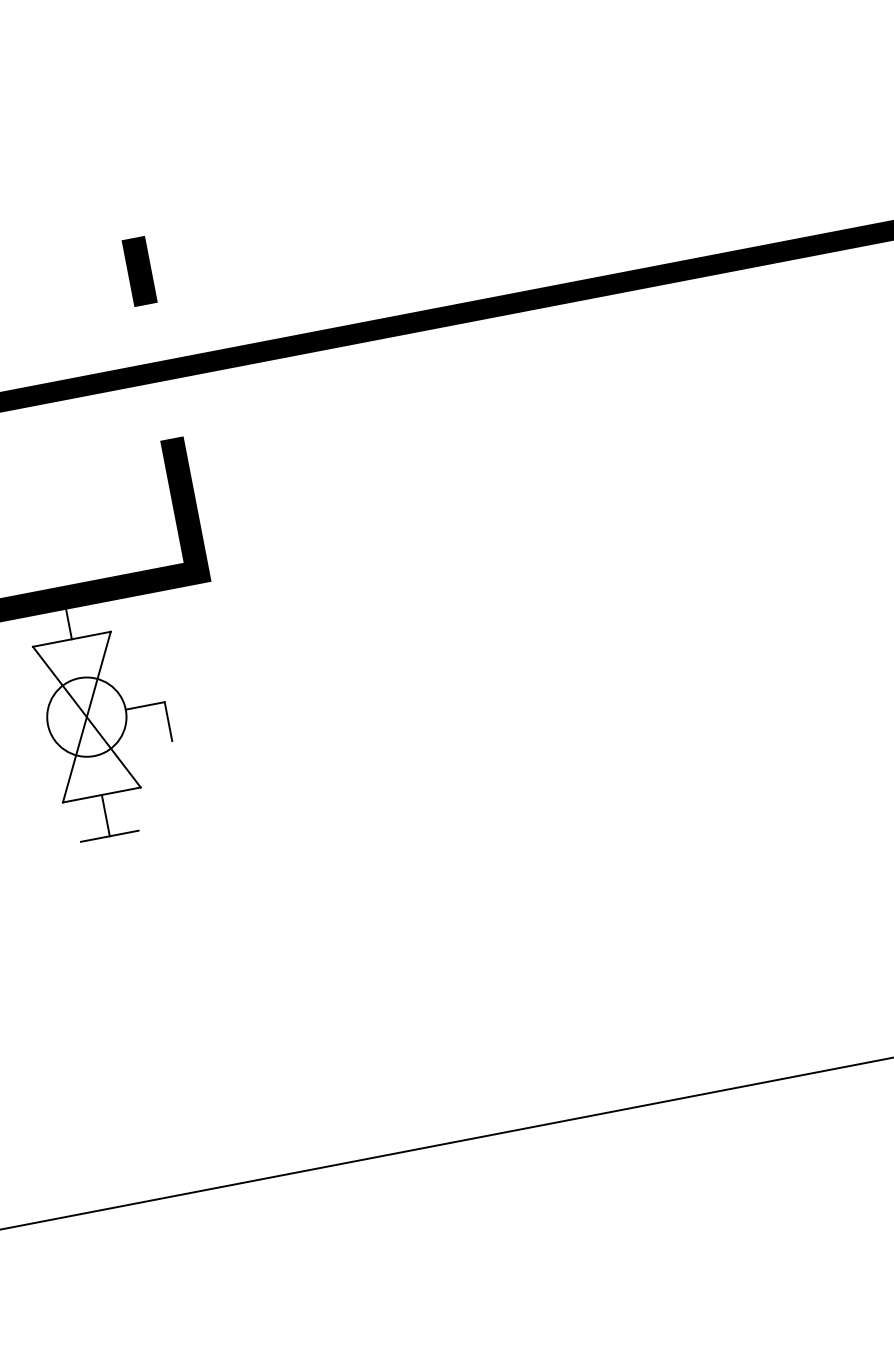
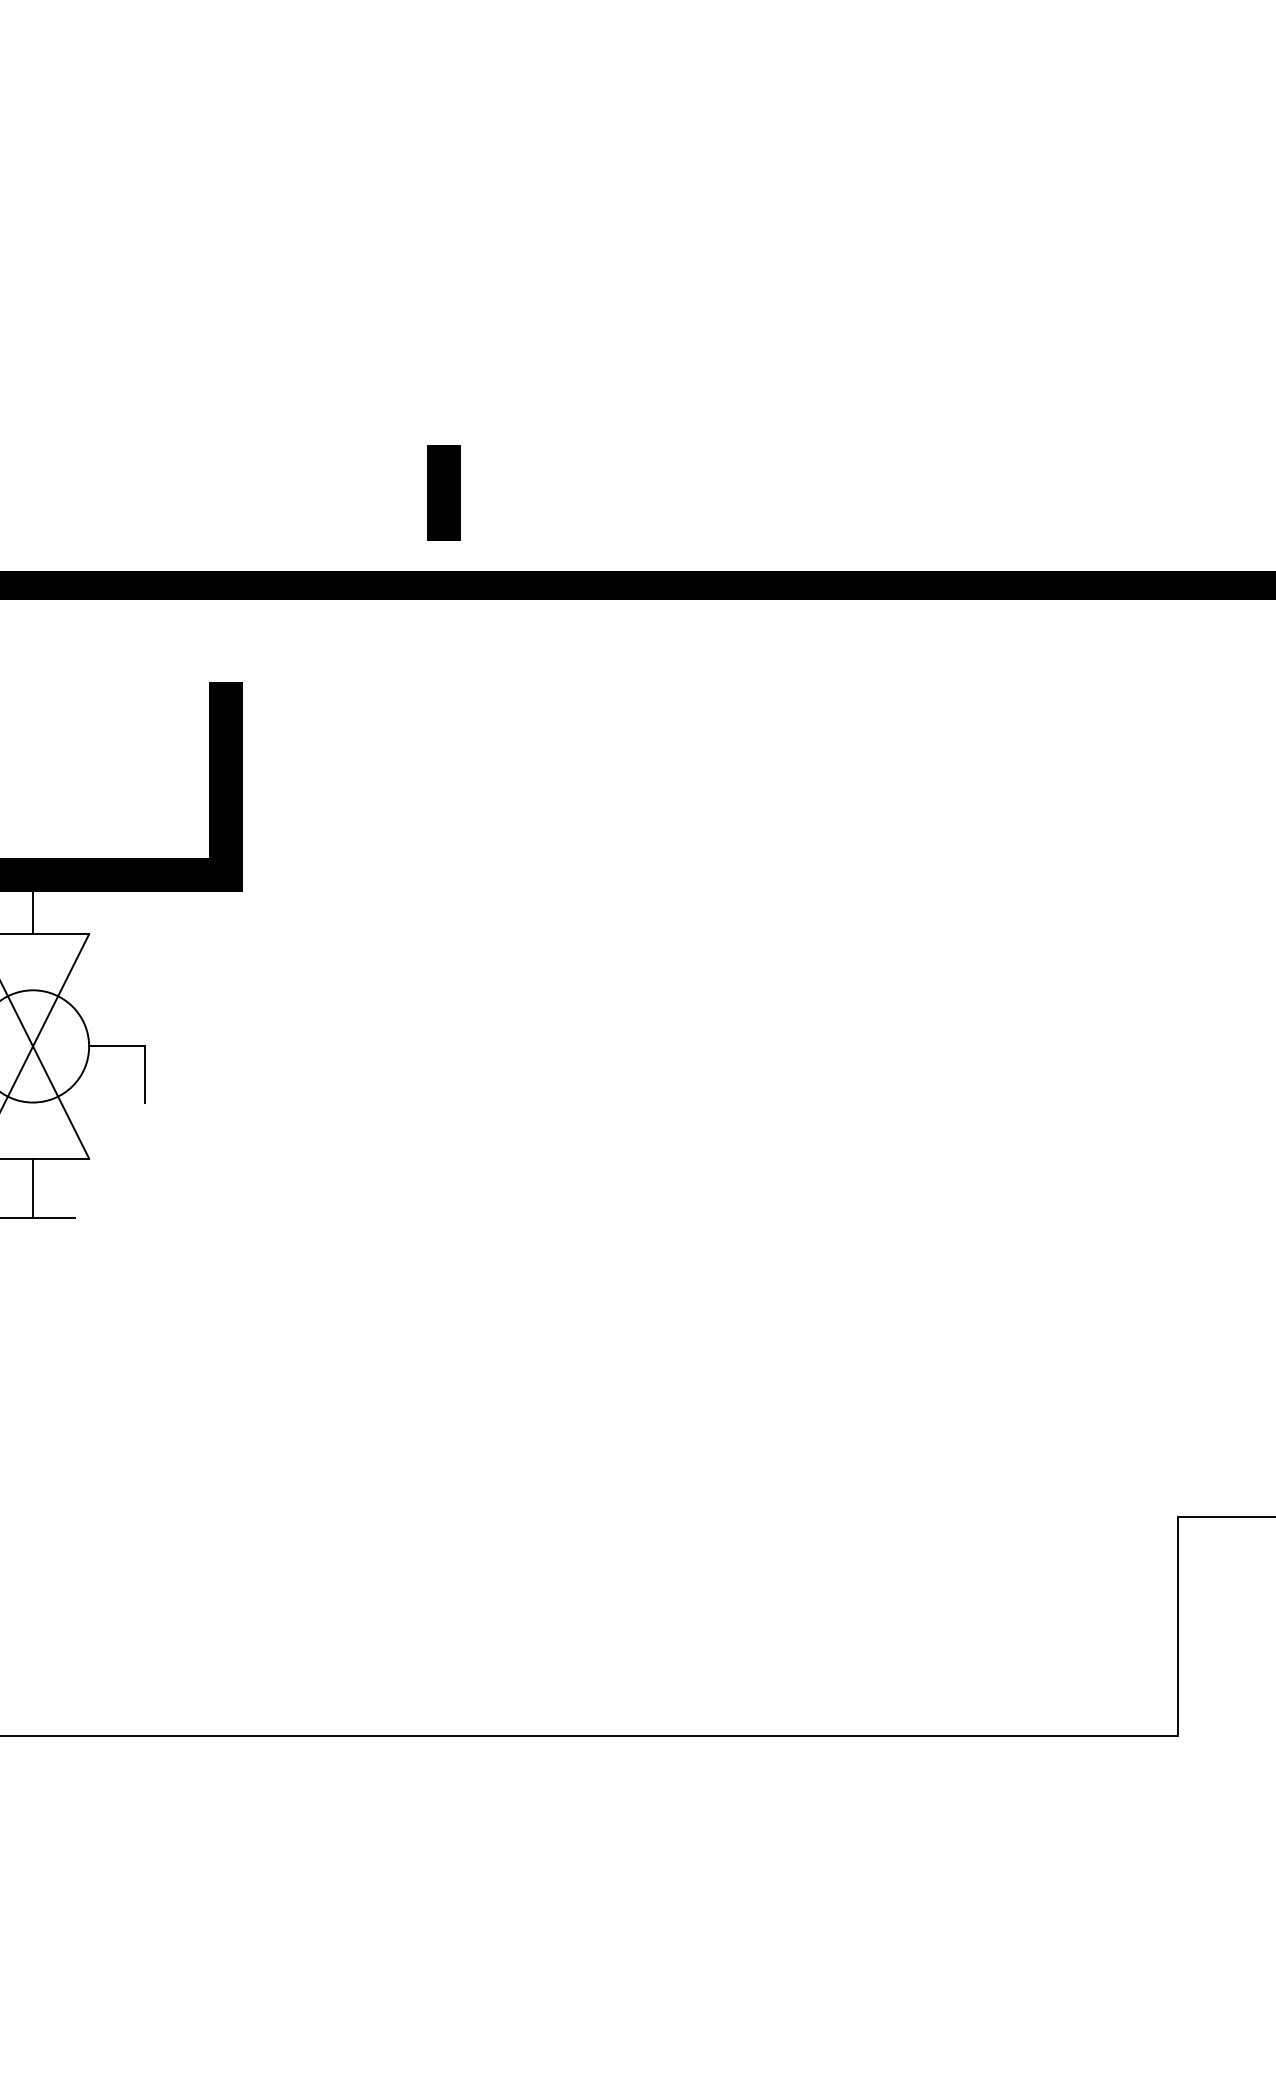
line: (139, 271) -> (443, 492), moved

